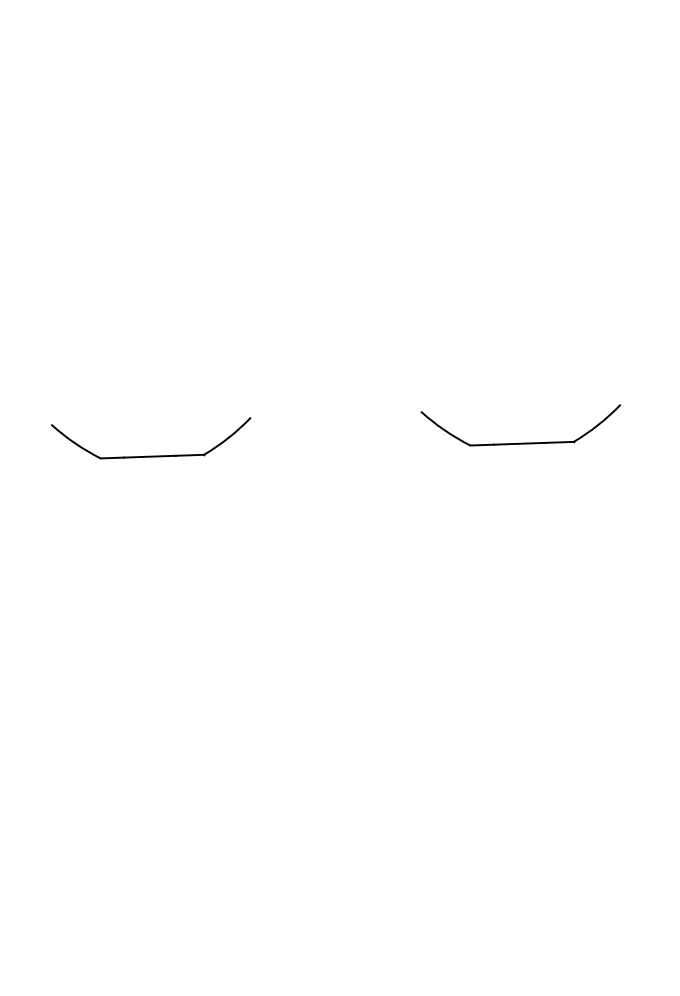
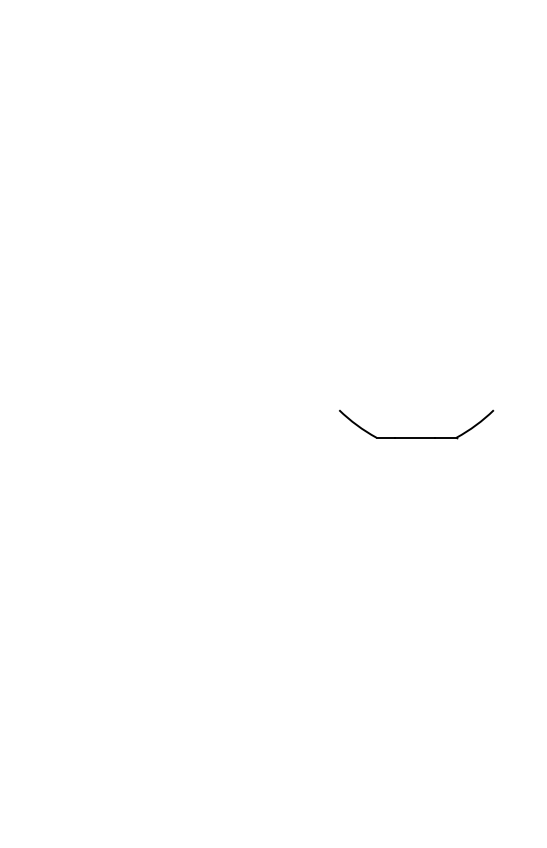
part: (151, 456) -> (129, 437), removed

